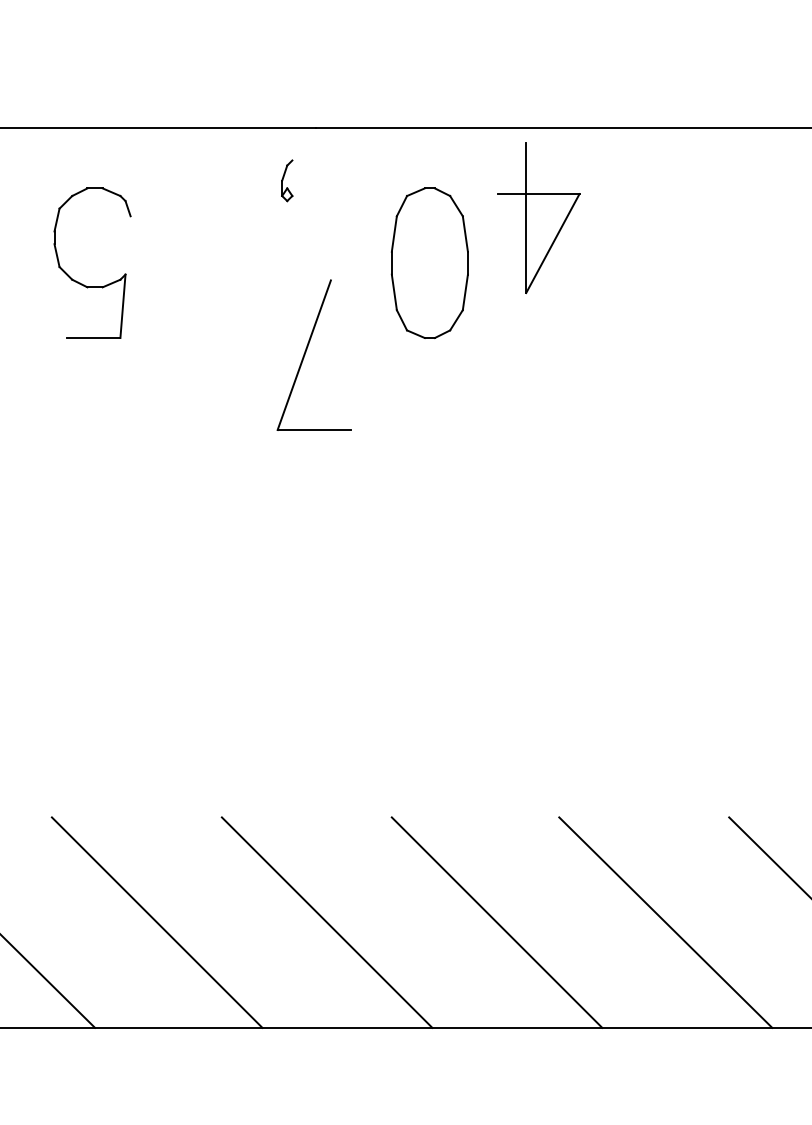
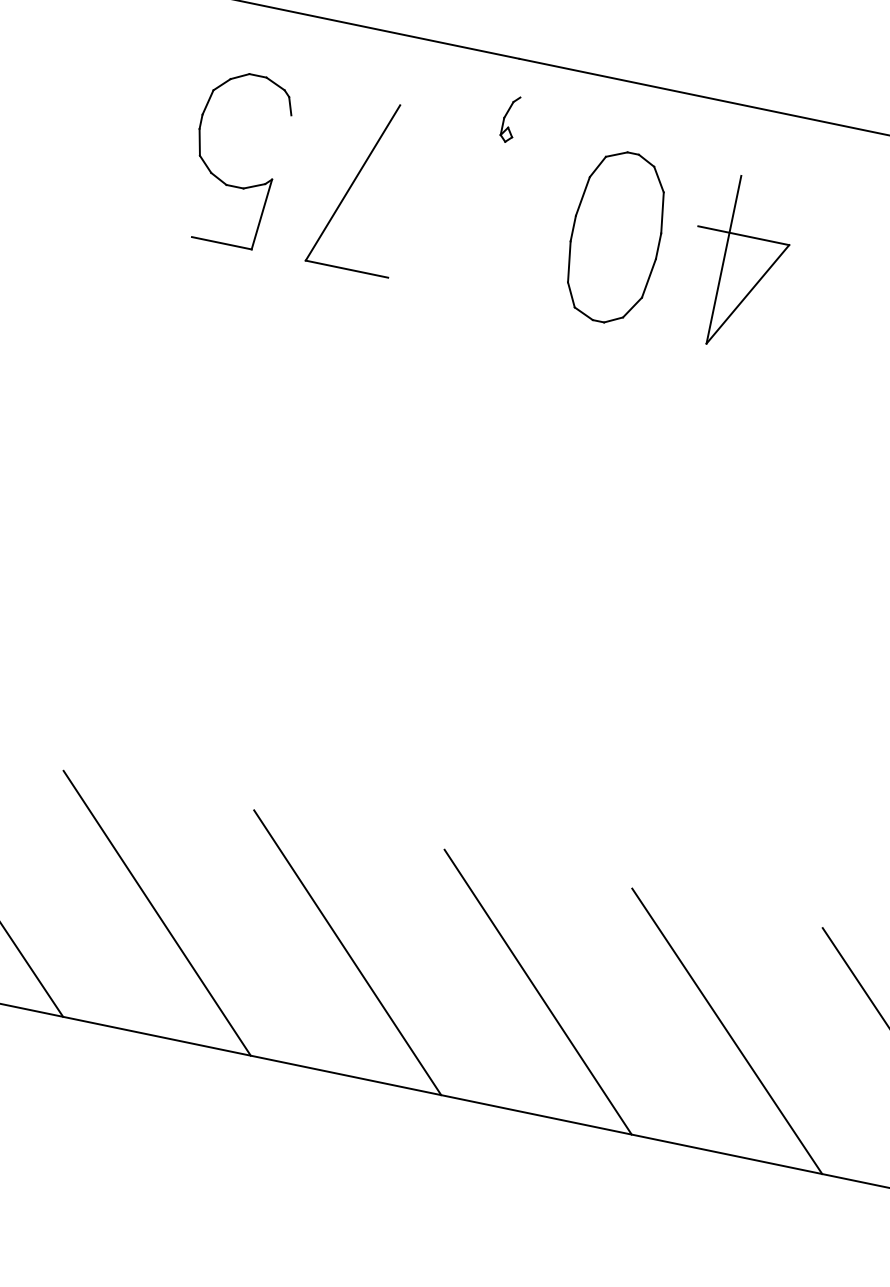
part: (287, 180) -> (510, 118), moved
part: (538, 218) -> (737, 262), moved
part: (306, 352) -> (356, 180), moved

